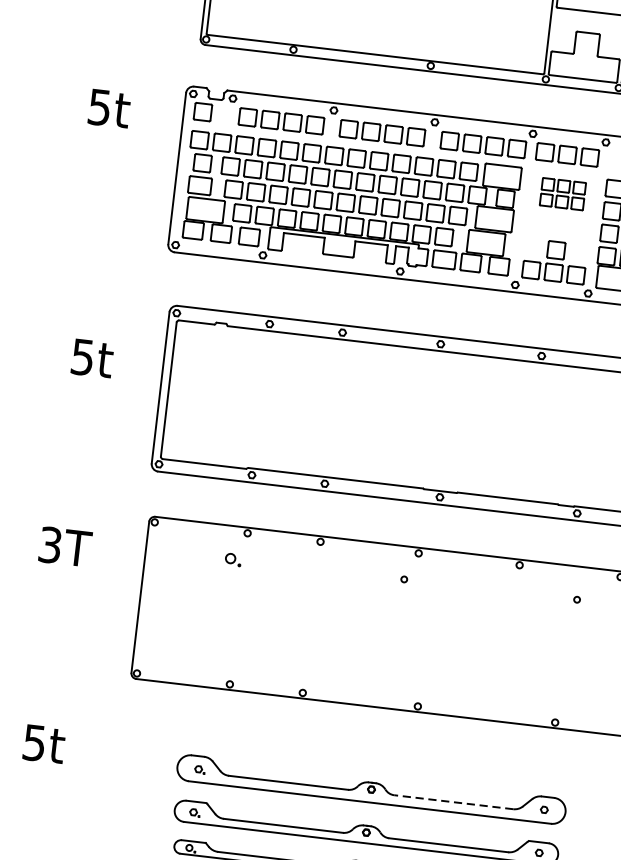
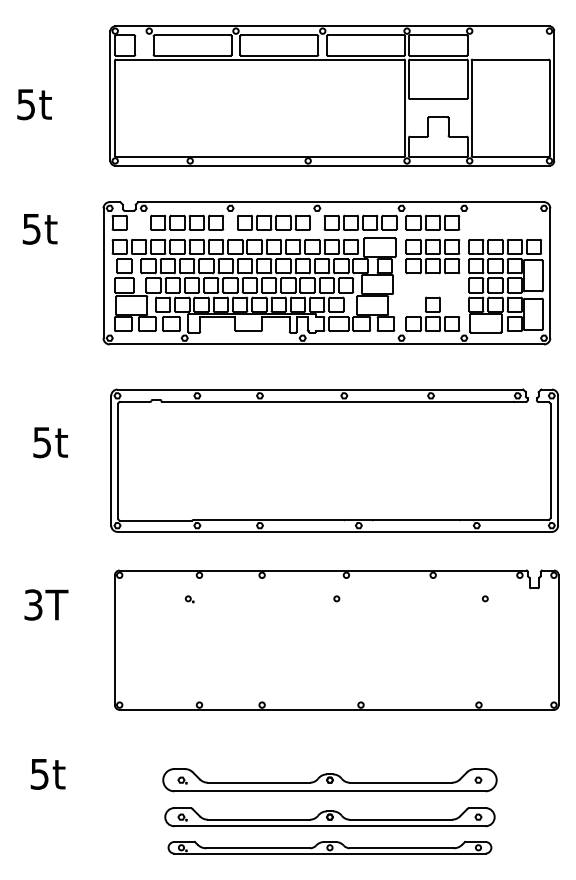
part: (562, 194) -> (432, 256), size x1.43
part: (232, 560) -> (189, 599), size x0.62
line: (453, 801) -> (400, 782), dashed -> solid

